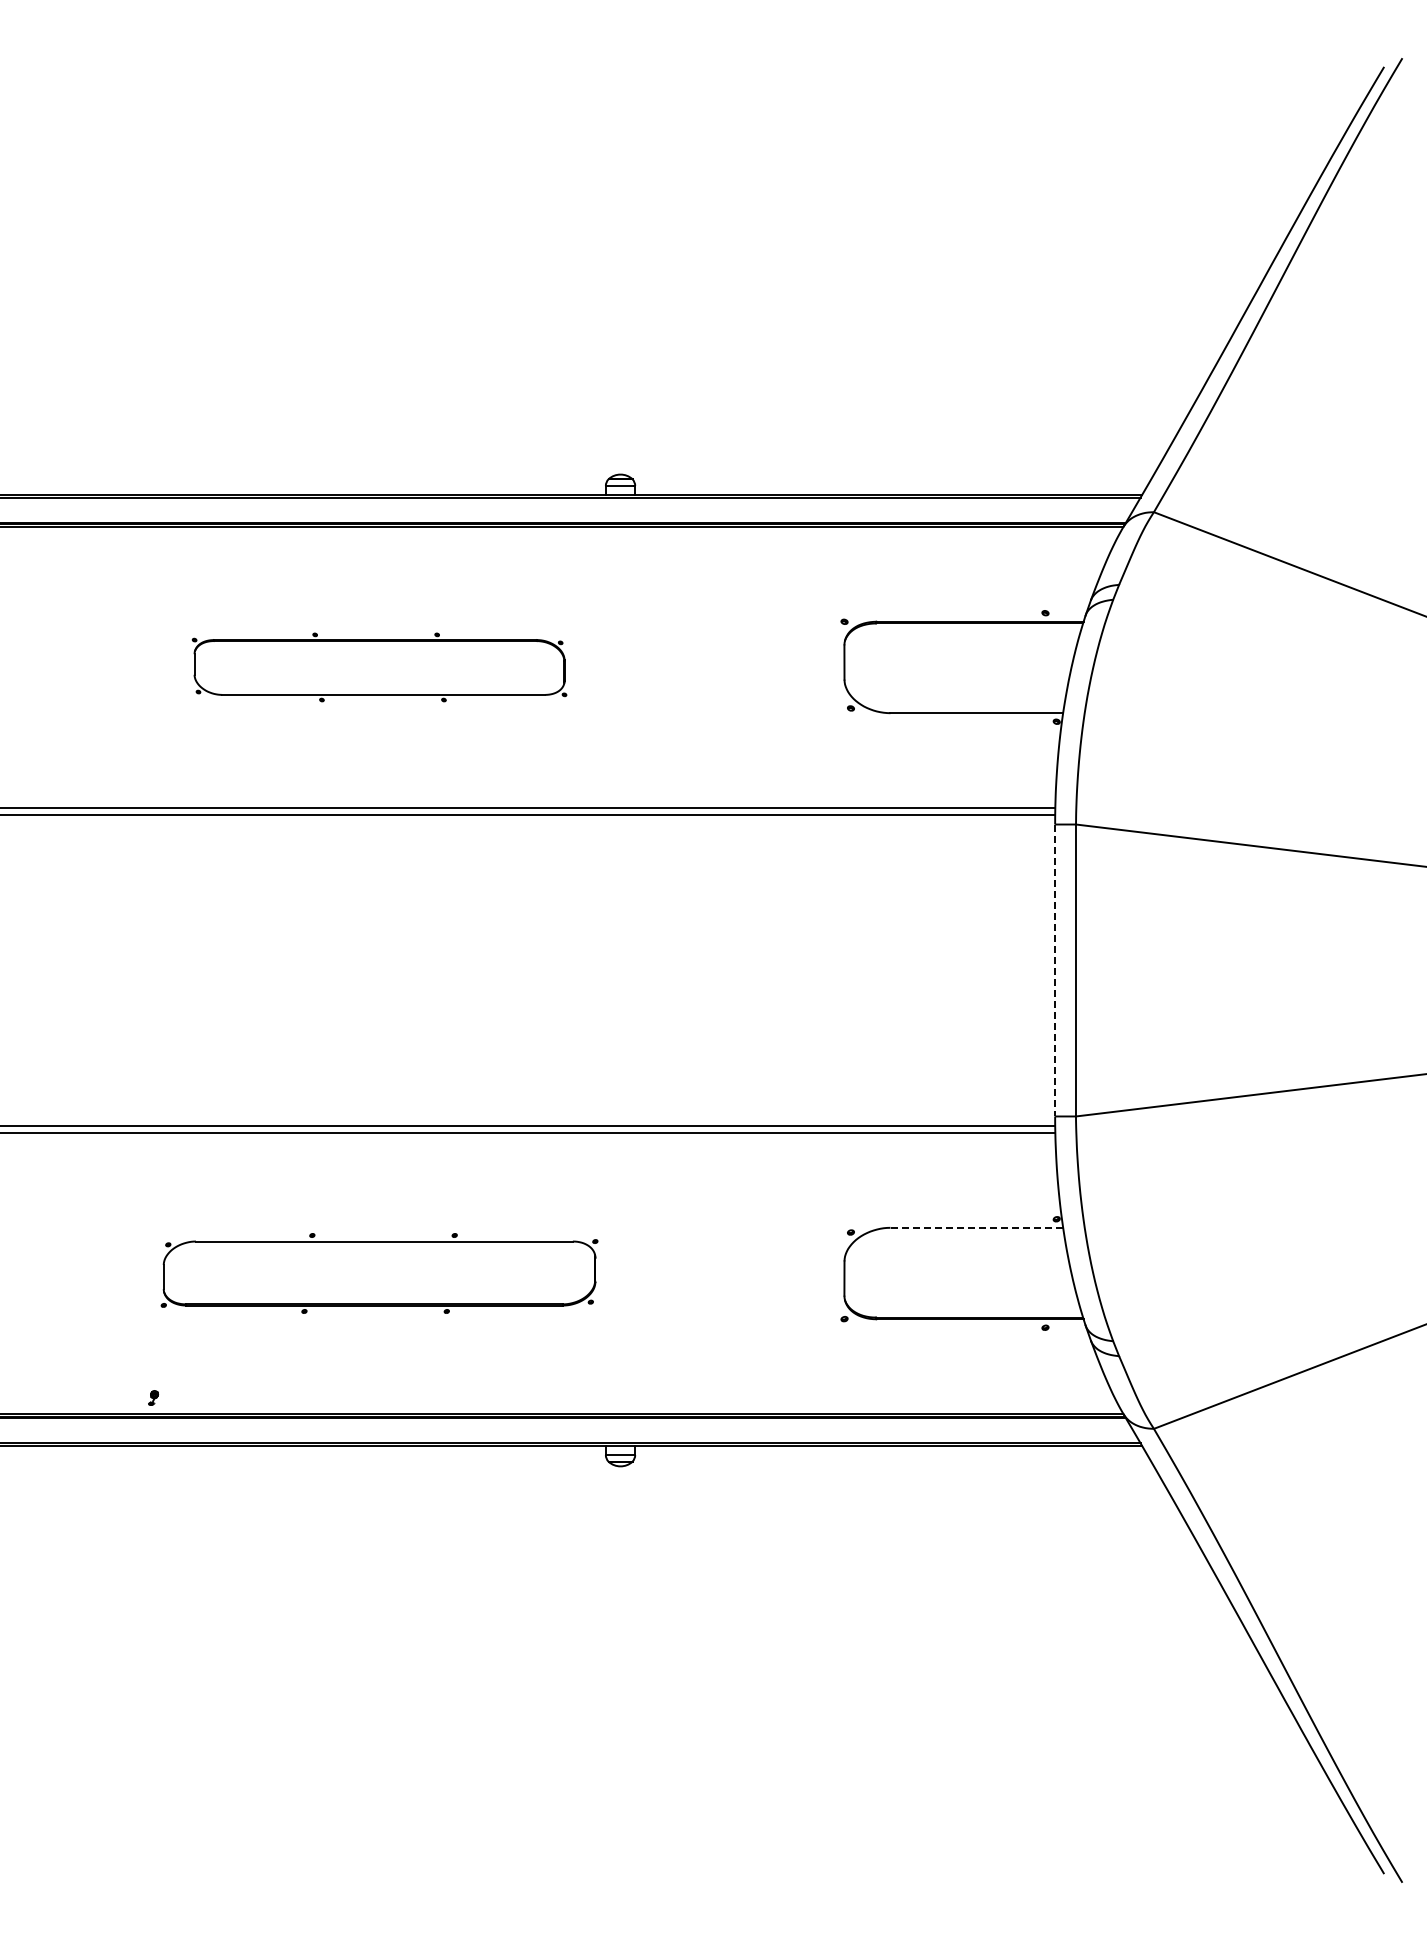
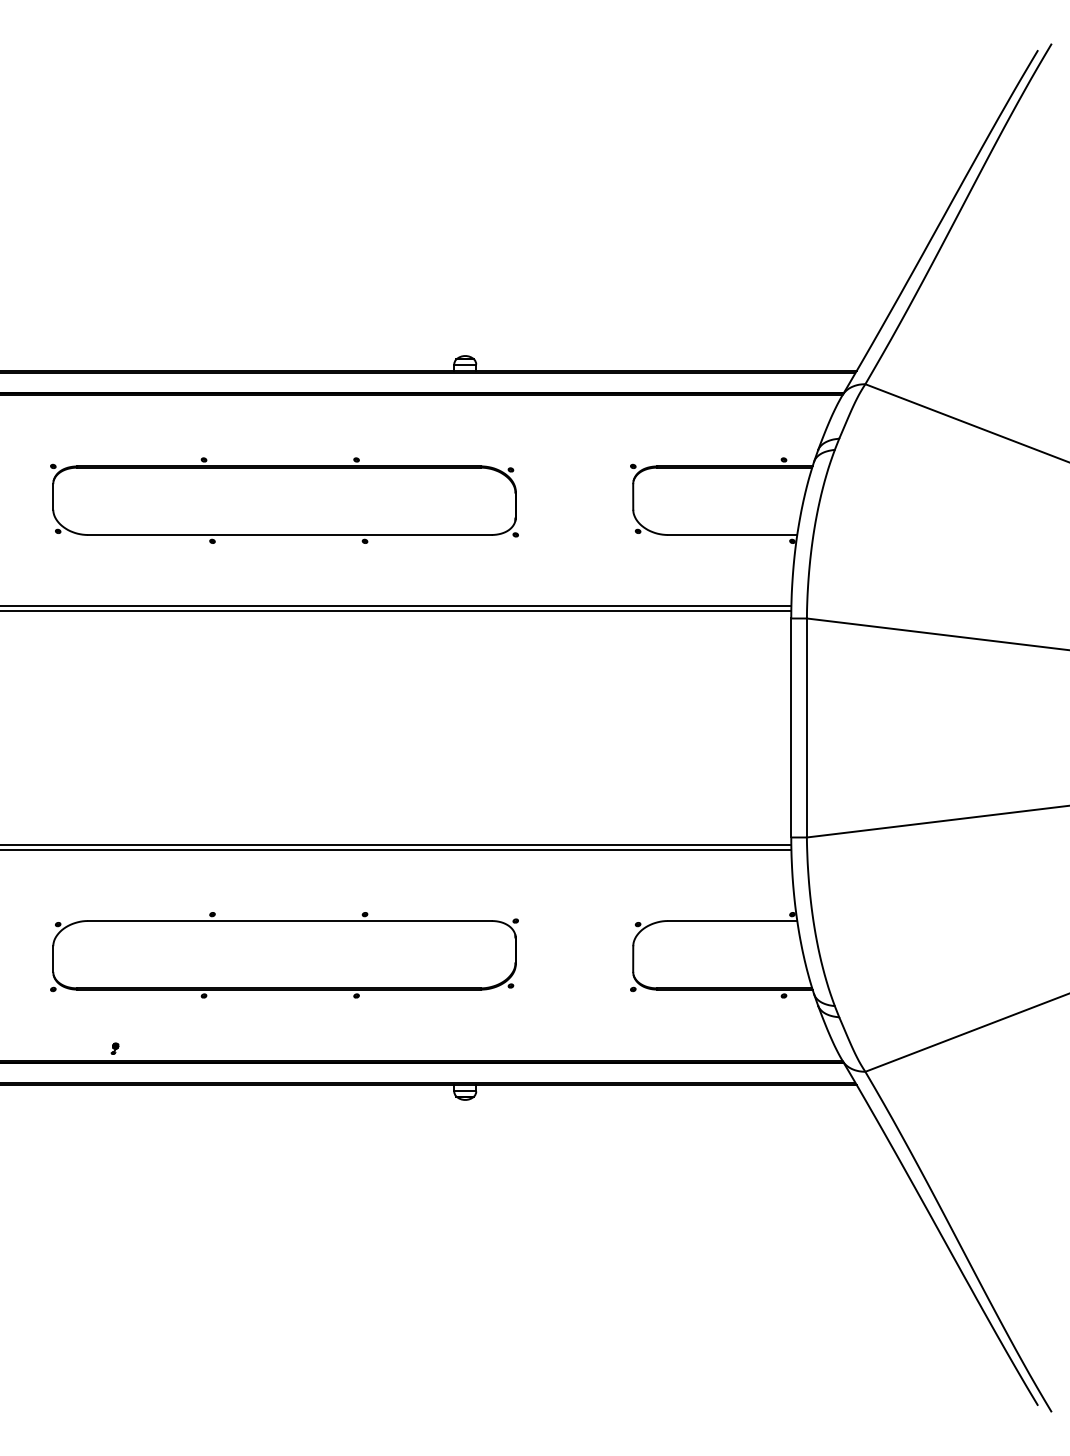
part: (379, 667) -> (284, 500), size x1.67
line: (1055, 970) -> (791, 728), dashed -> solid
line: (976, 1227) -> (732, 920), dashed -> solid
part: (379, 1273) -> (284, 955), size x1.43

